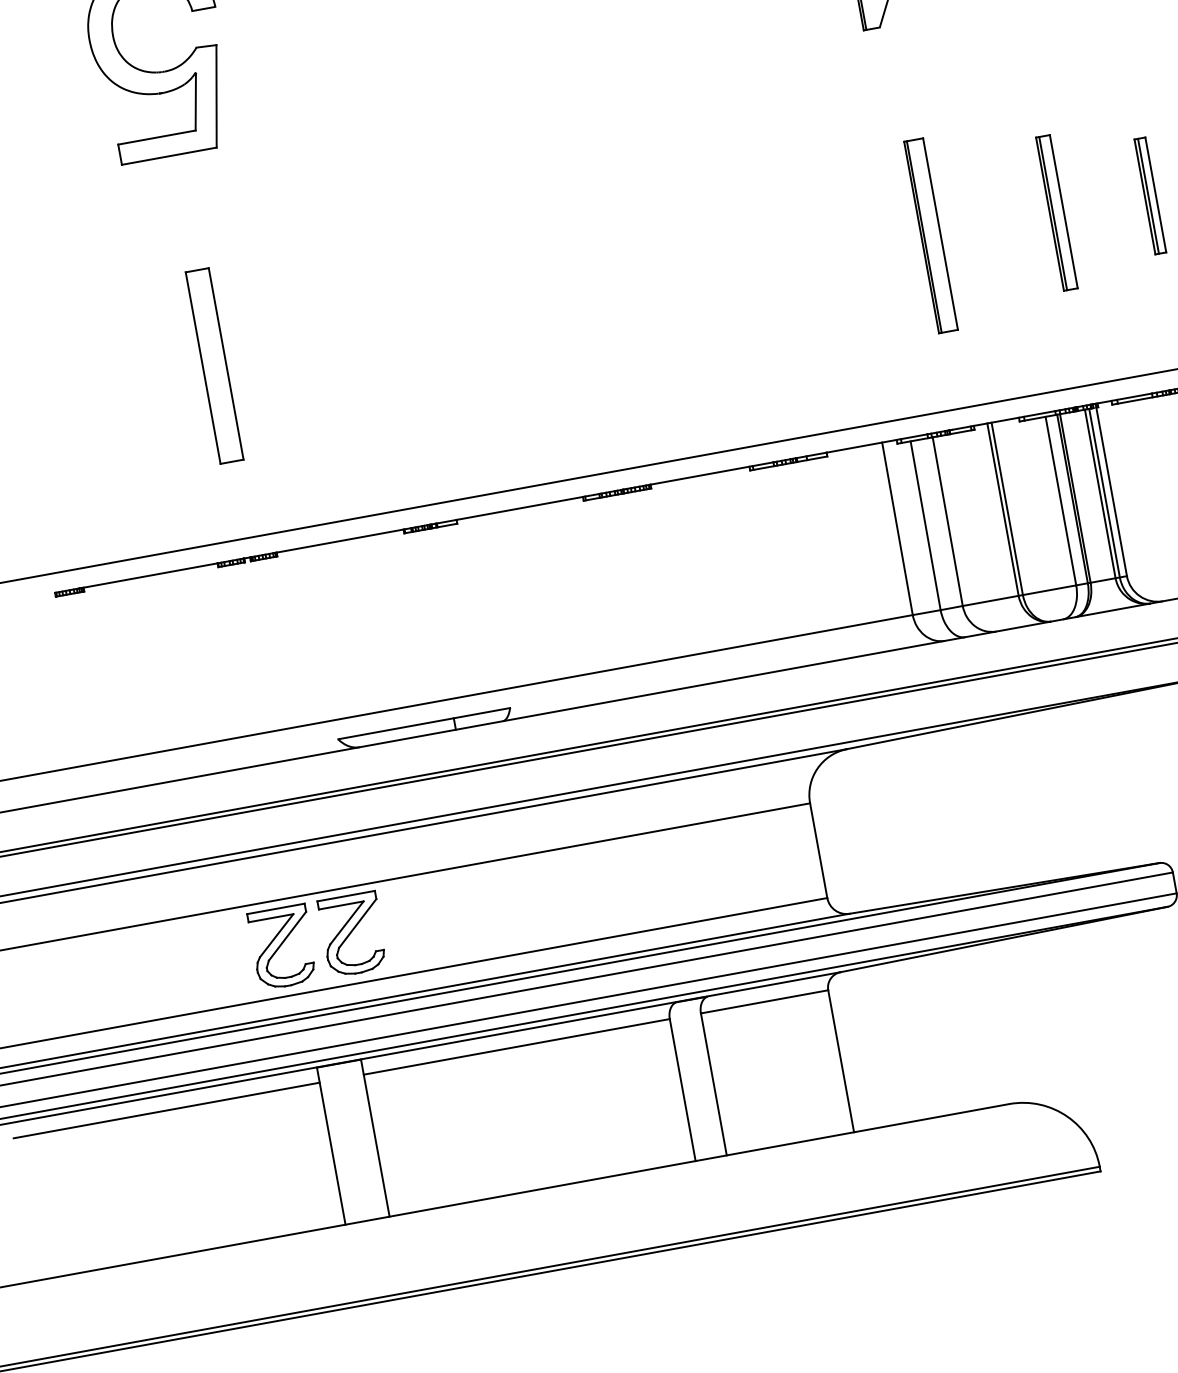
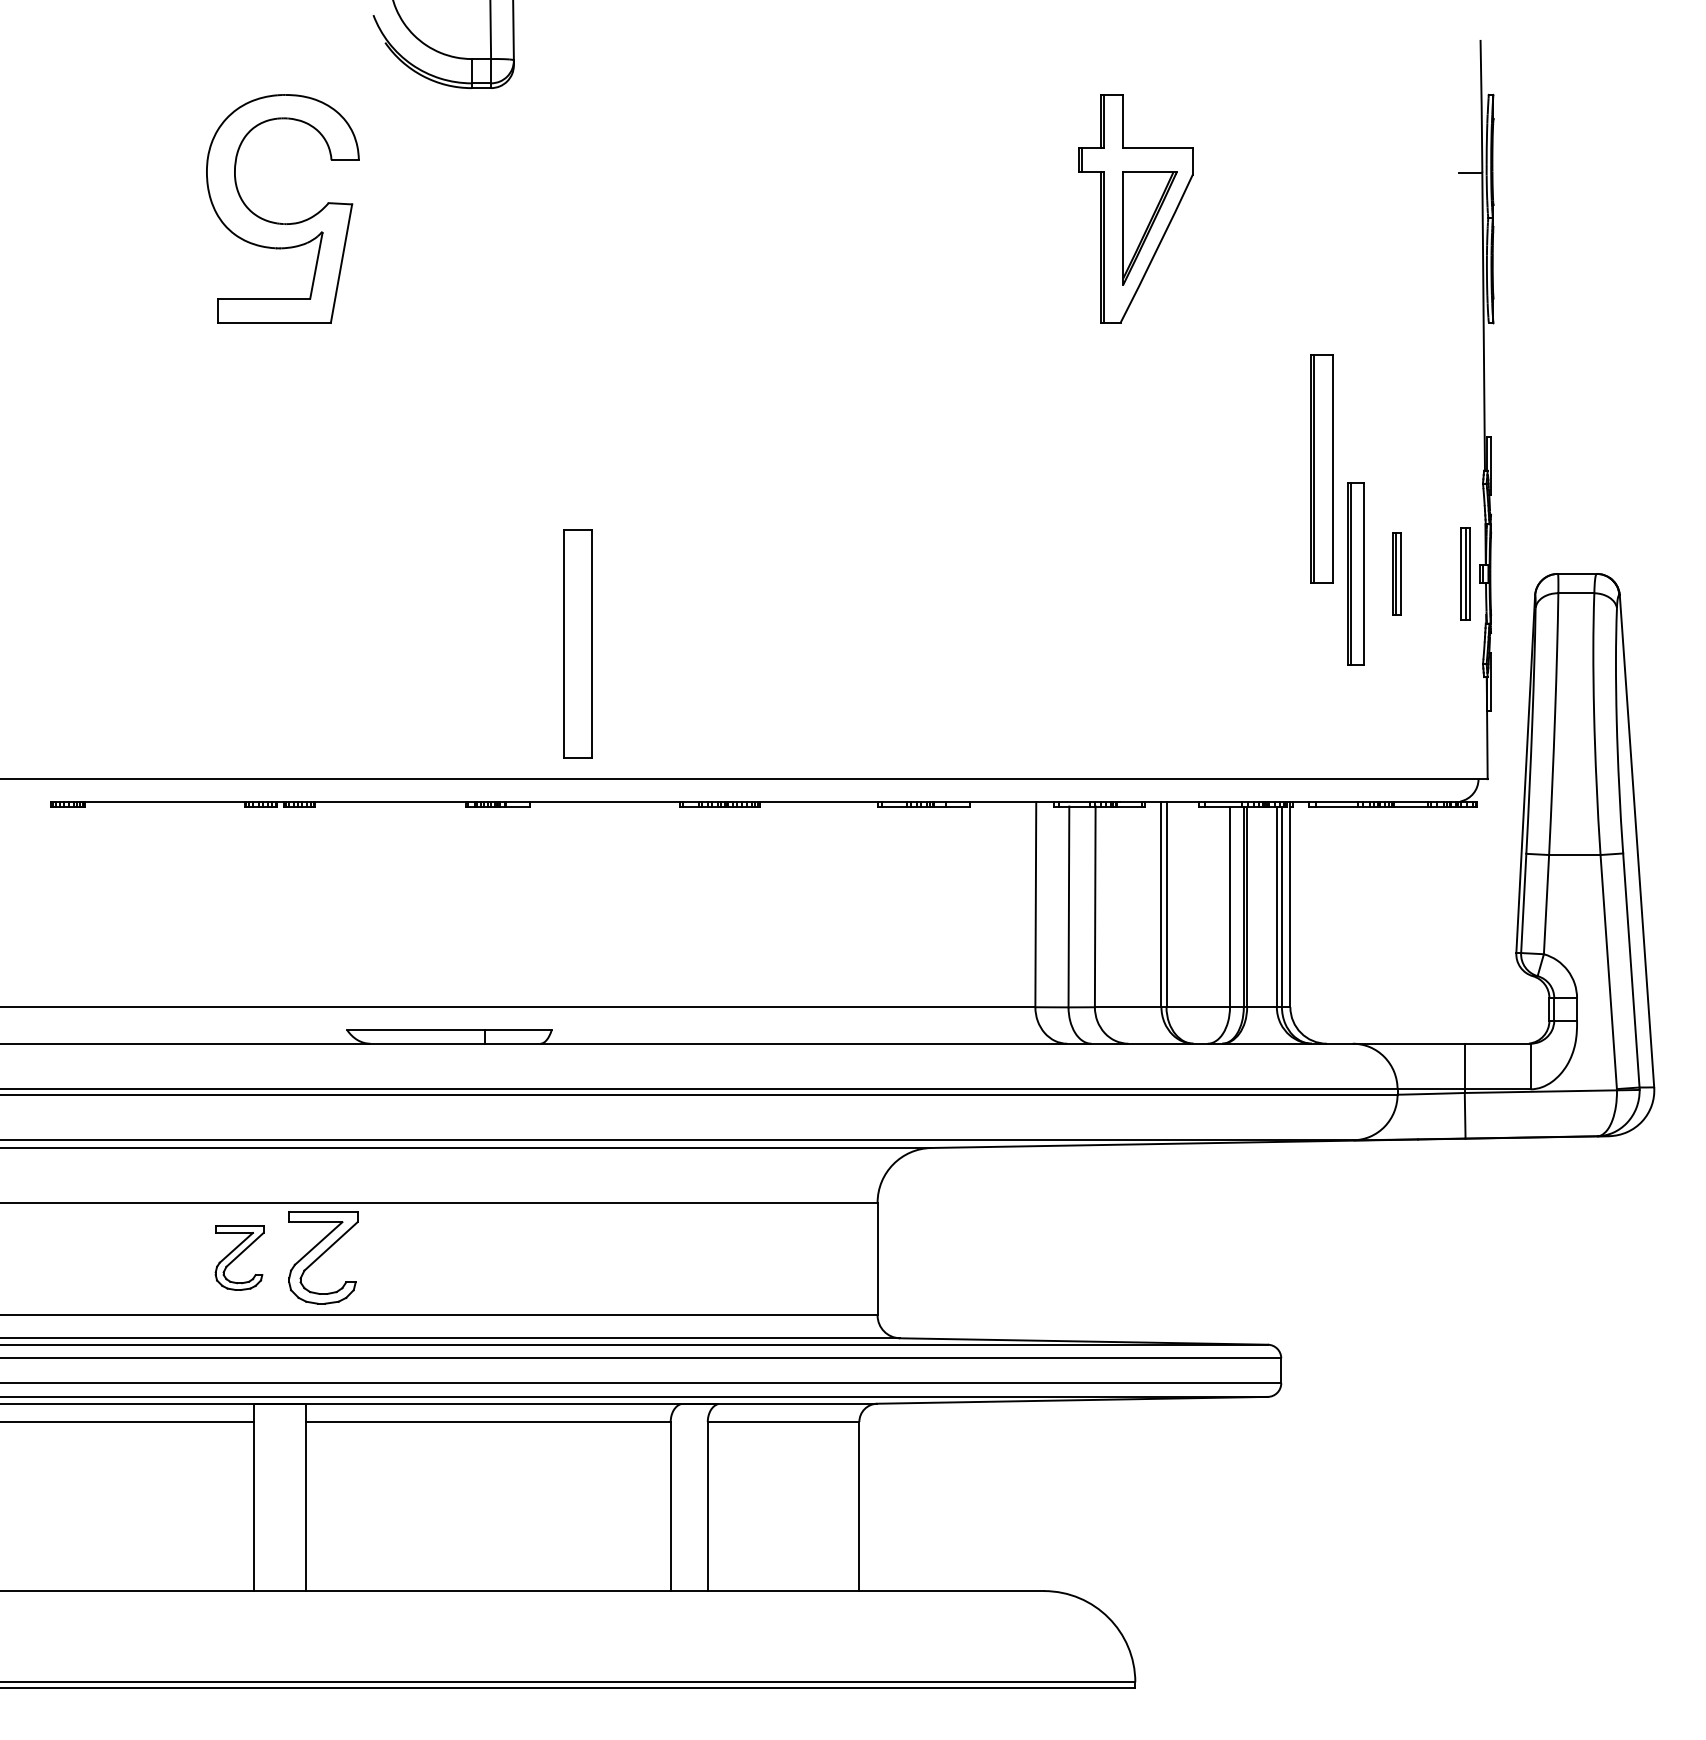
part: (1150, 195) -> (1397, 573), size x0.6
part: (1056, 212) -> (1355, 573), moved
part: (930, 235) -> (1321, 468), moved
part: (214, 365) -> (577, 643), moved
part: (282, 946) -> (239, 1257), size x0.7

